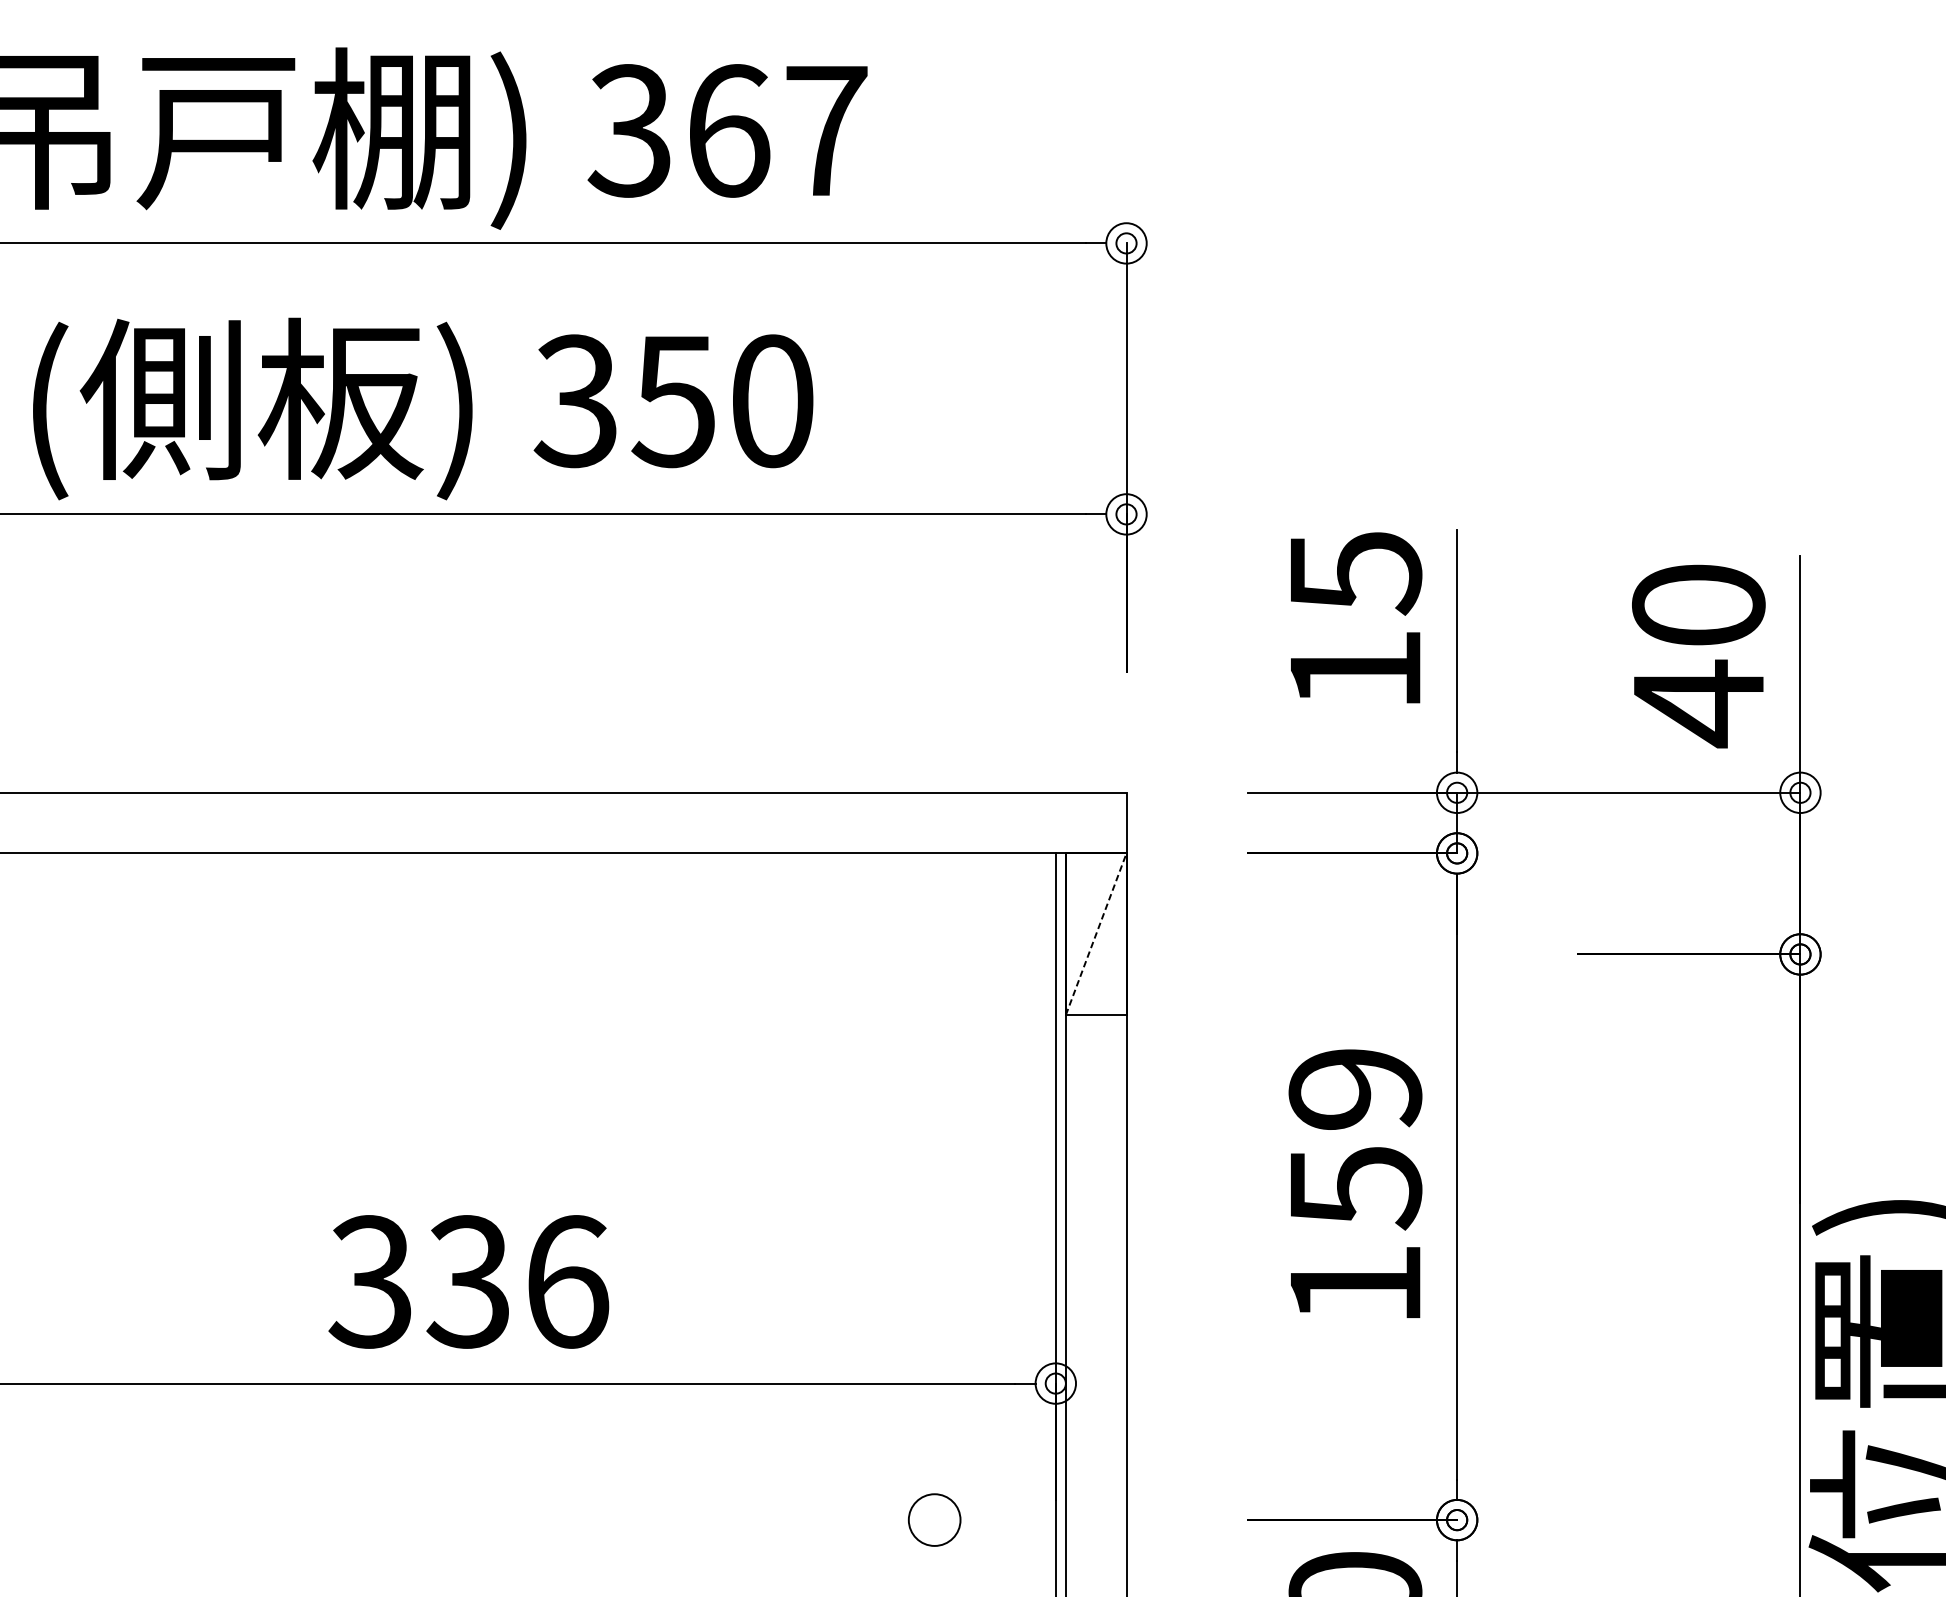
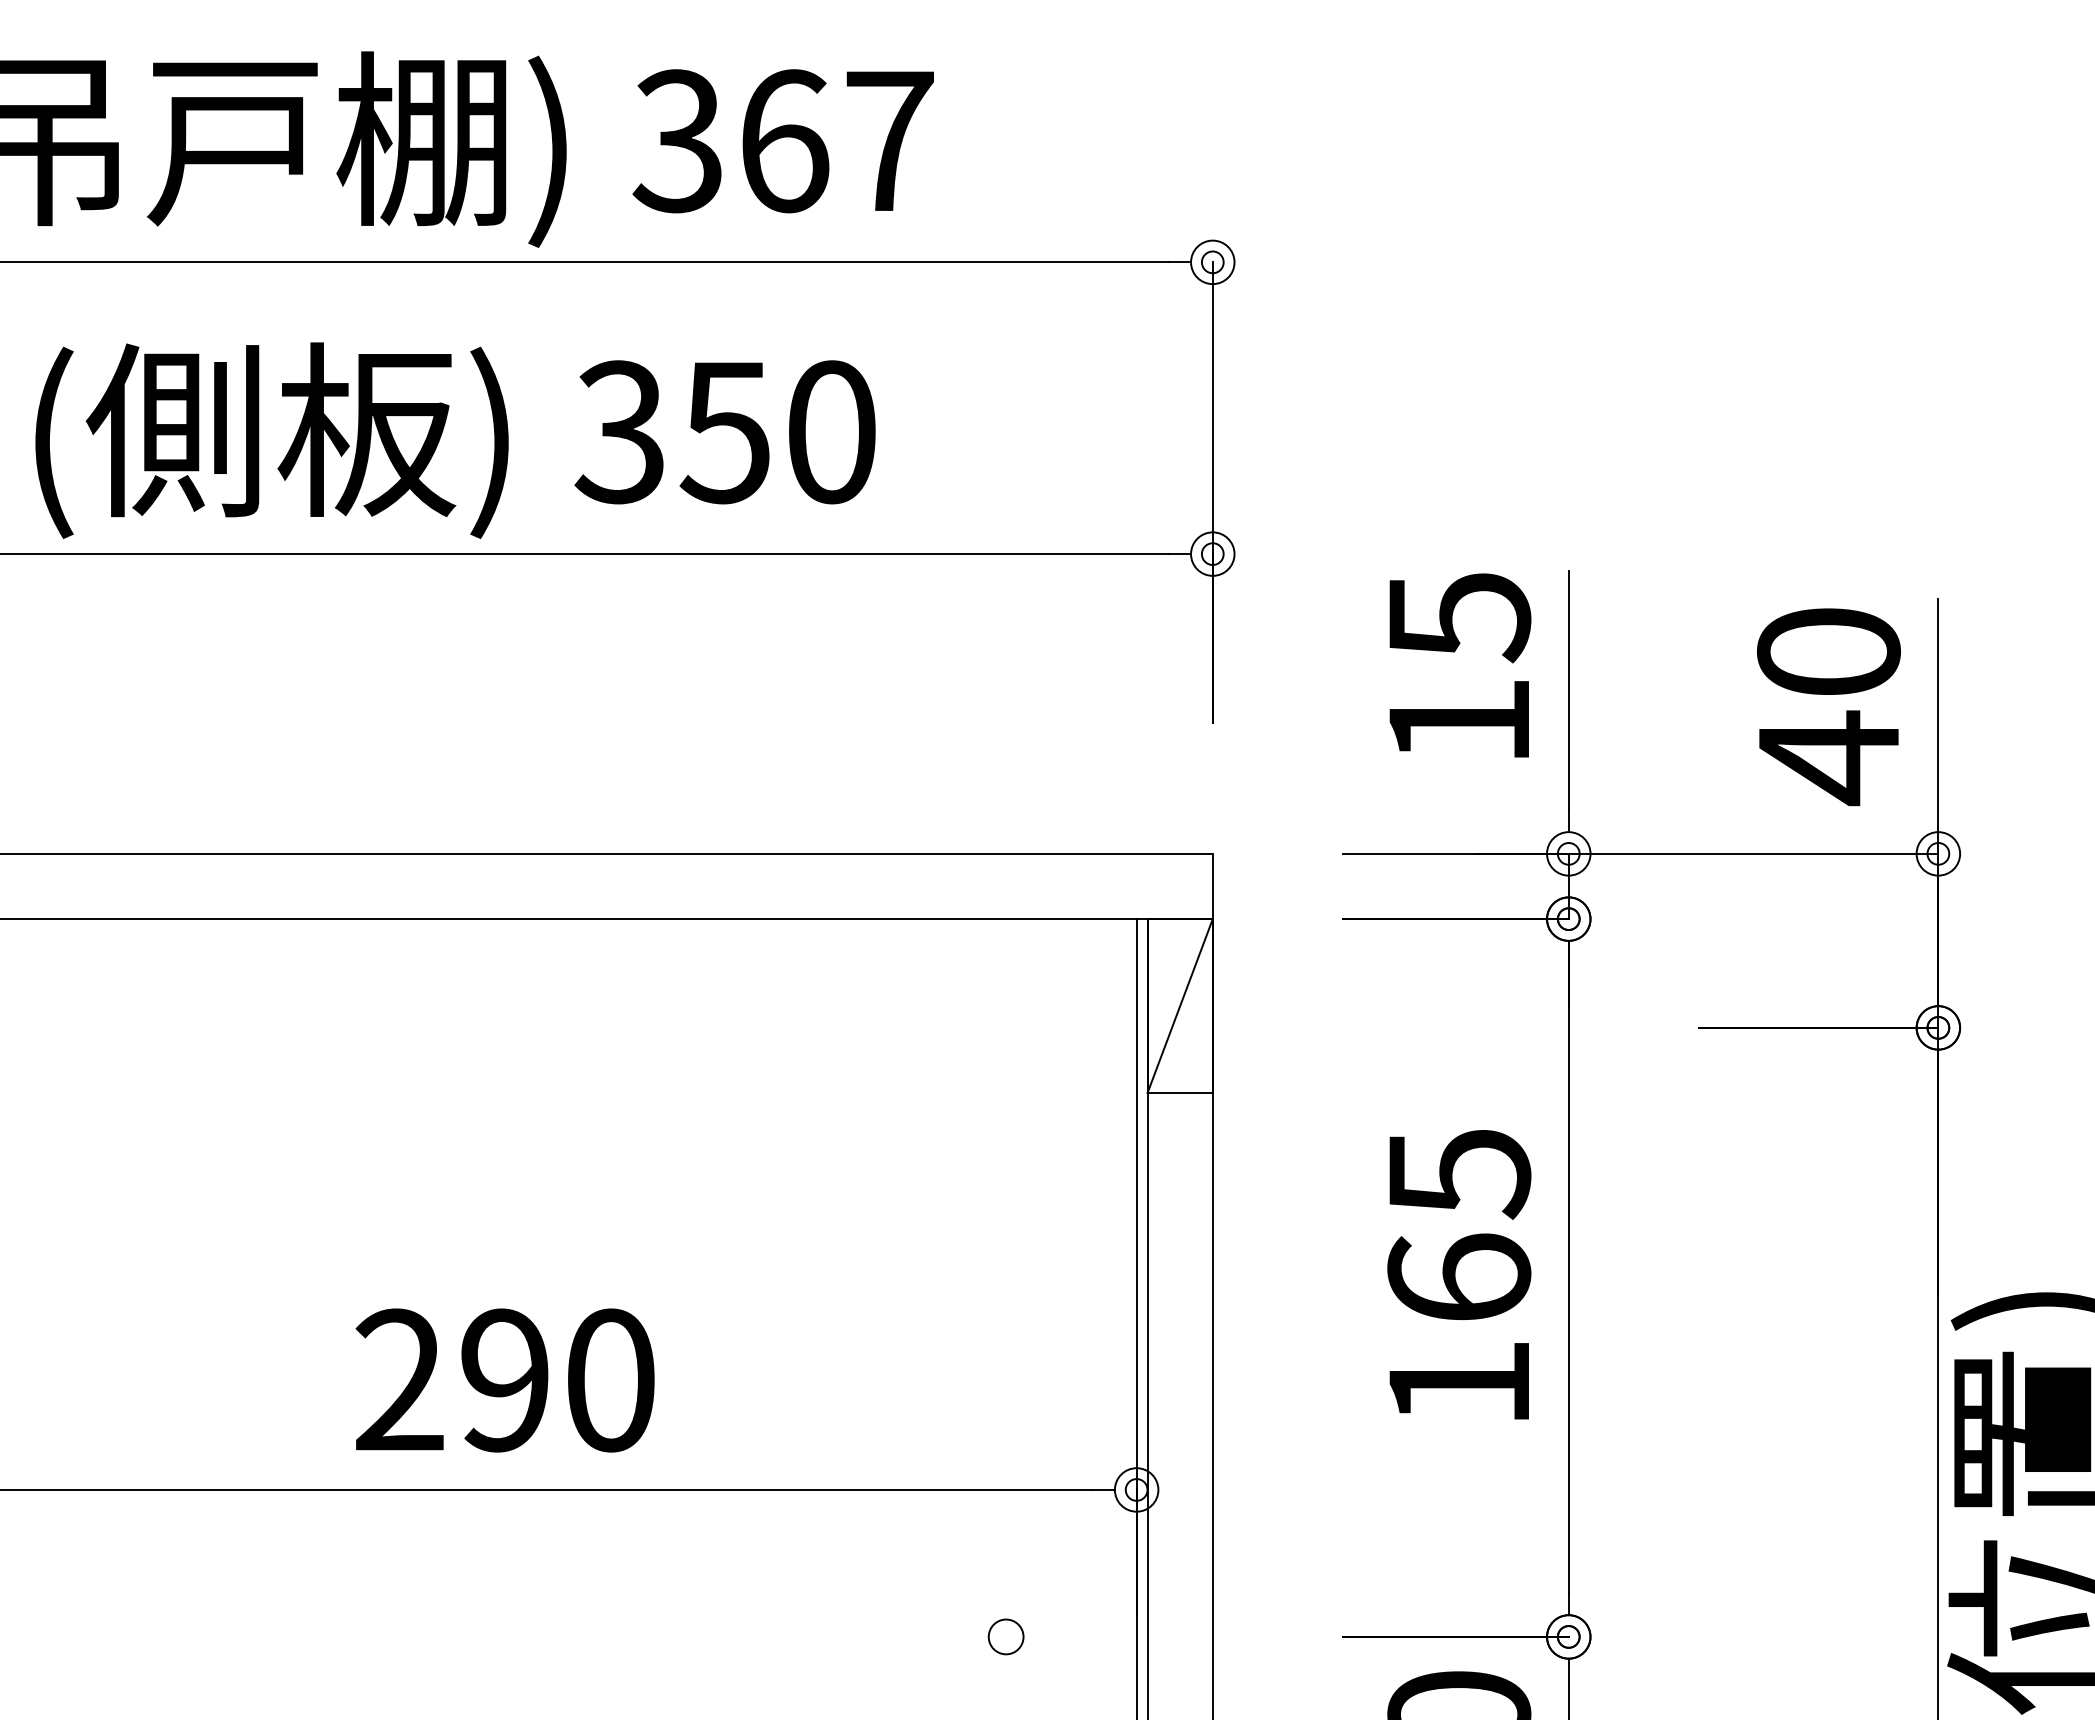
line: (1096, 934) -> (1180, 1006), dashed -> solid
text: (1355, 1139) -> (1459, 1227), 159 -> 165
text: (468, 1281) -> (504, 1380), 336 -> 290
circle: (933, 1519) -> (1005, 1636), size x0.62

